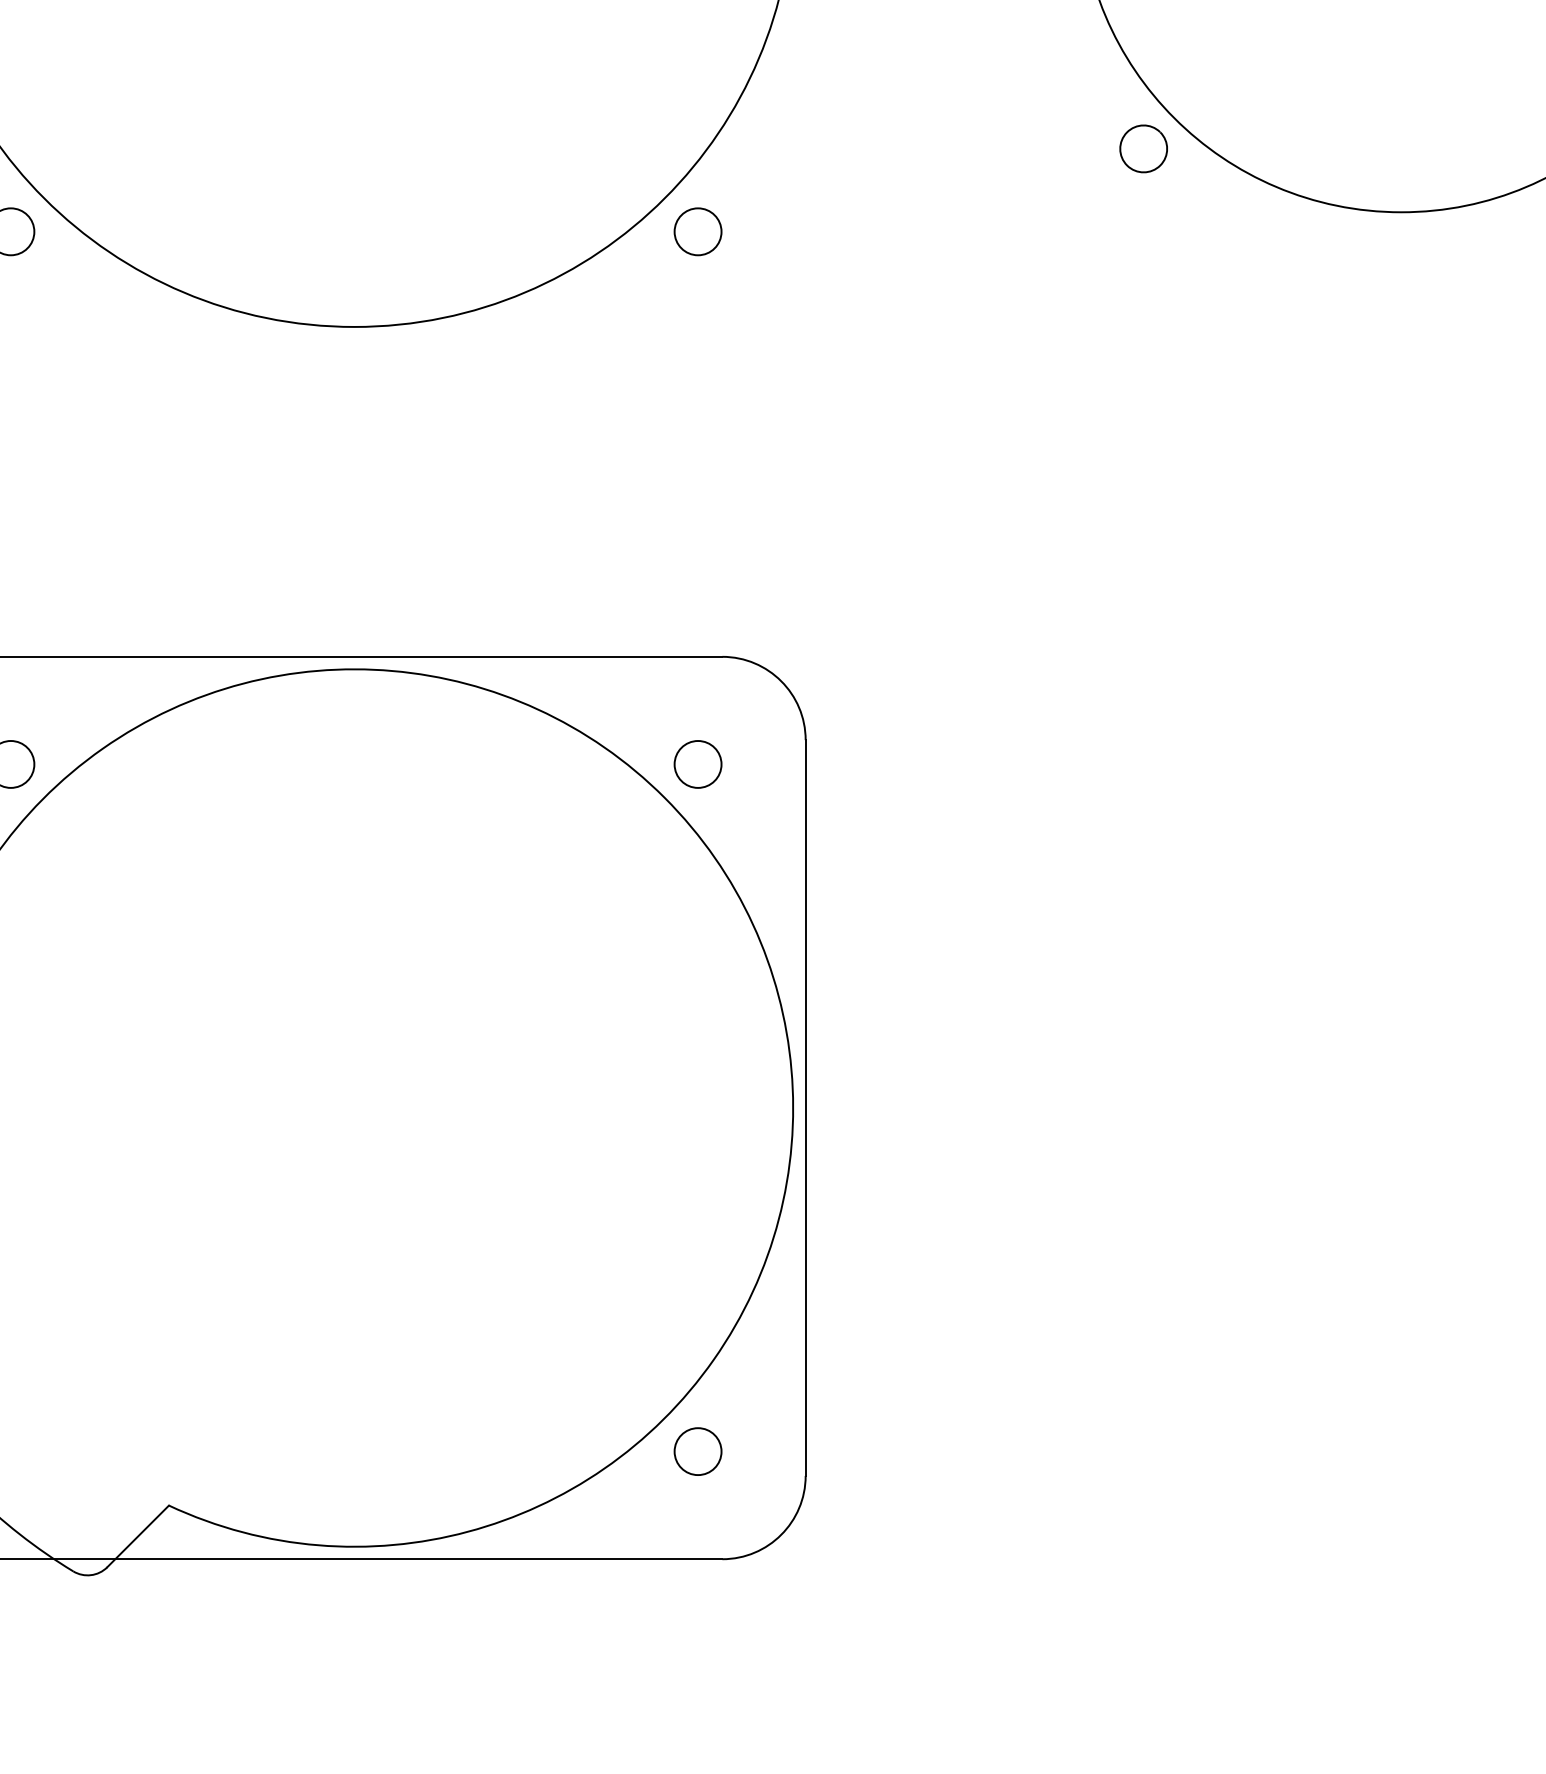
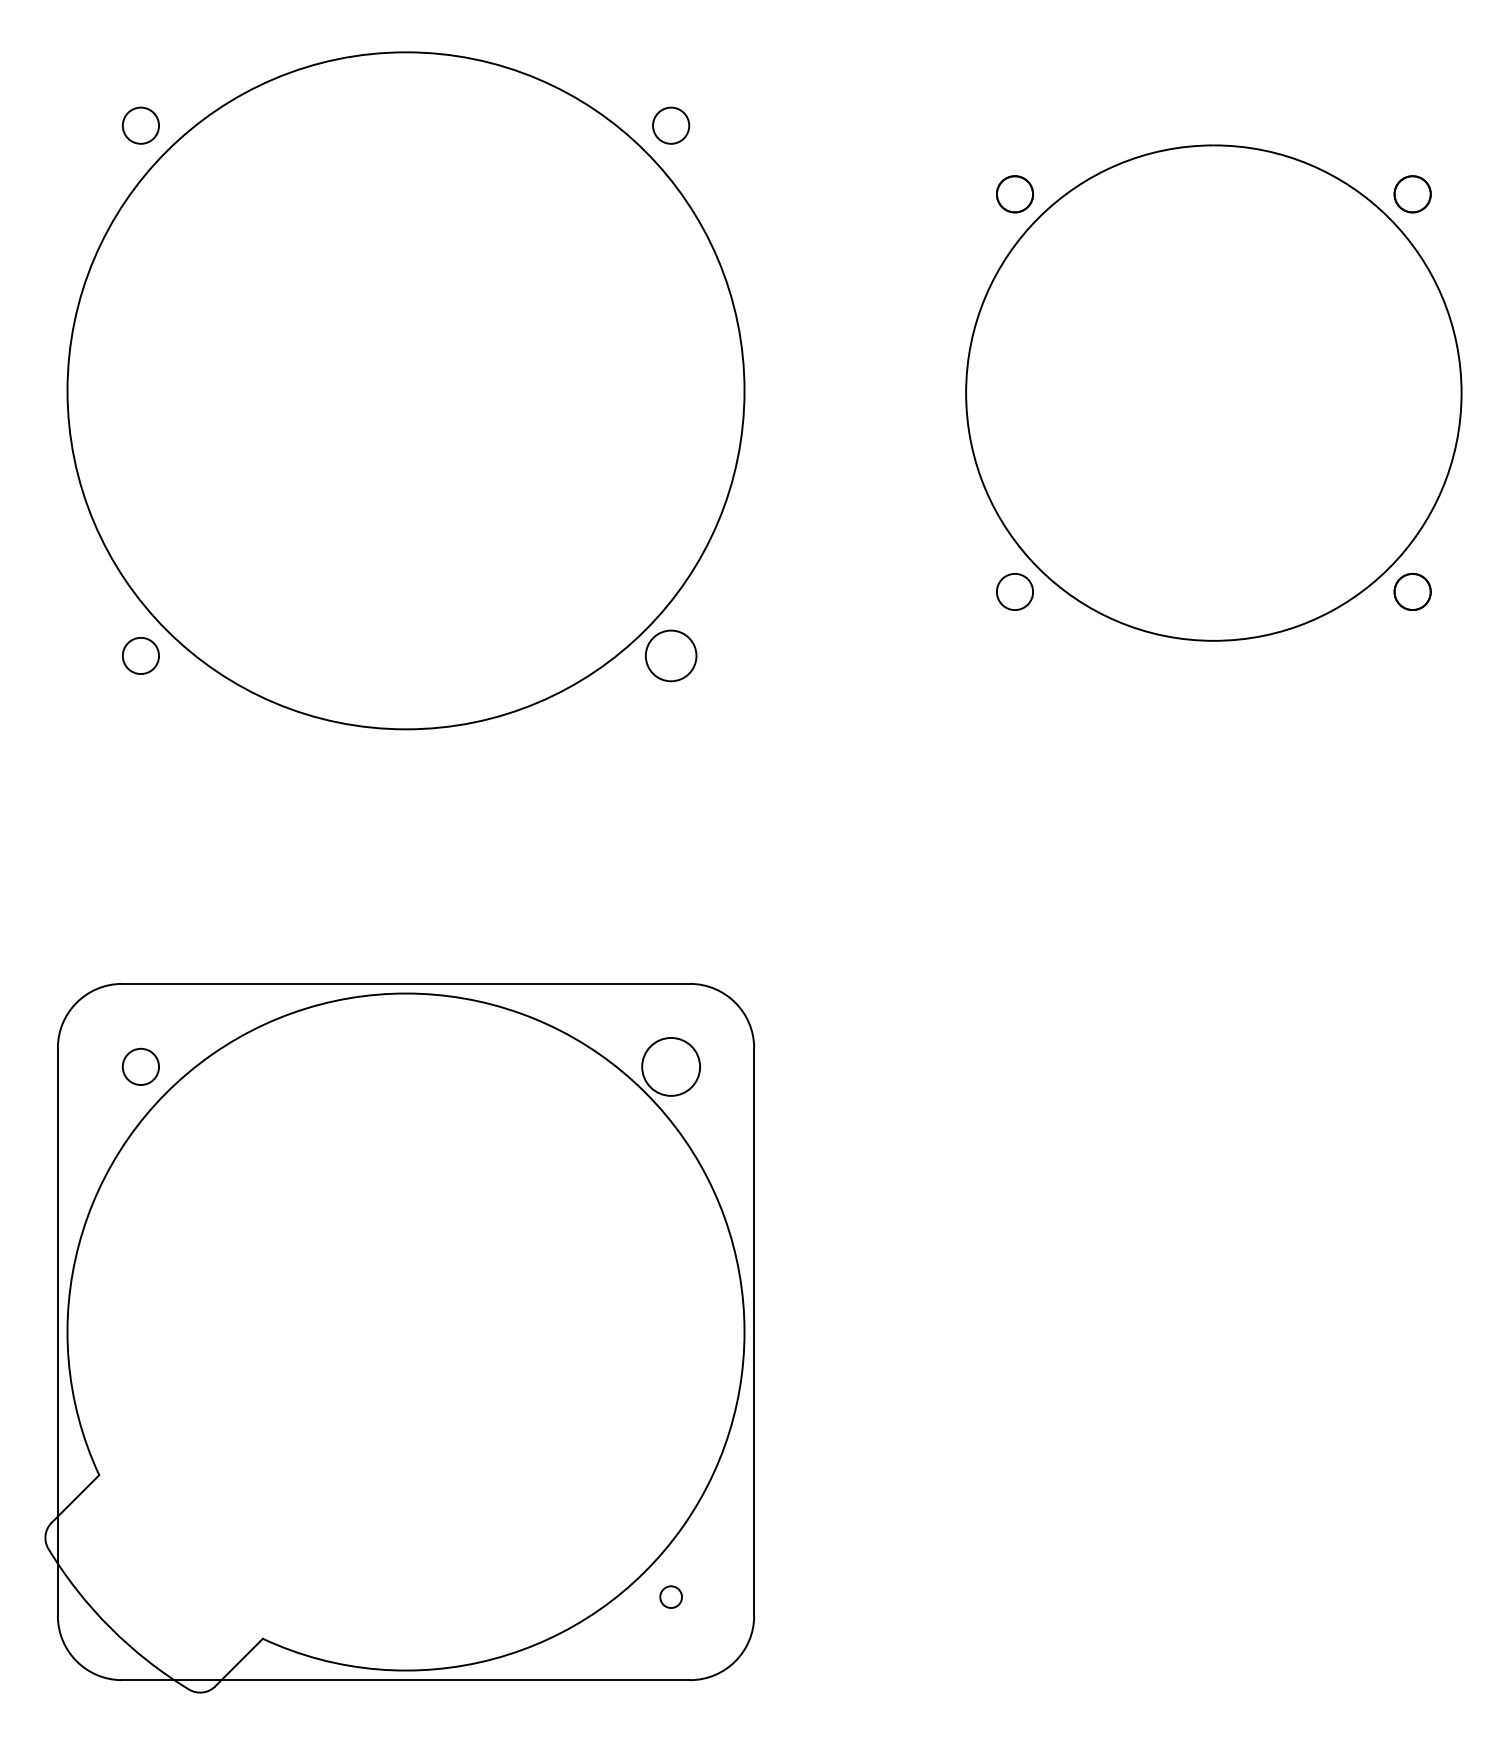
circle: (698, 231) -> (671, 655), size x1.4
circle: (698, 763) -> (671, 1066), size x1.6
circle: (698, 1452) -> (671, 1597), size x0.6

